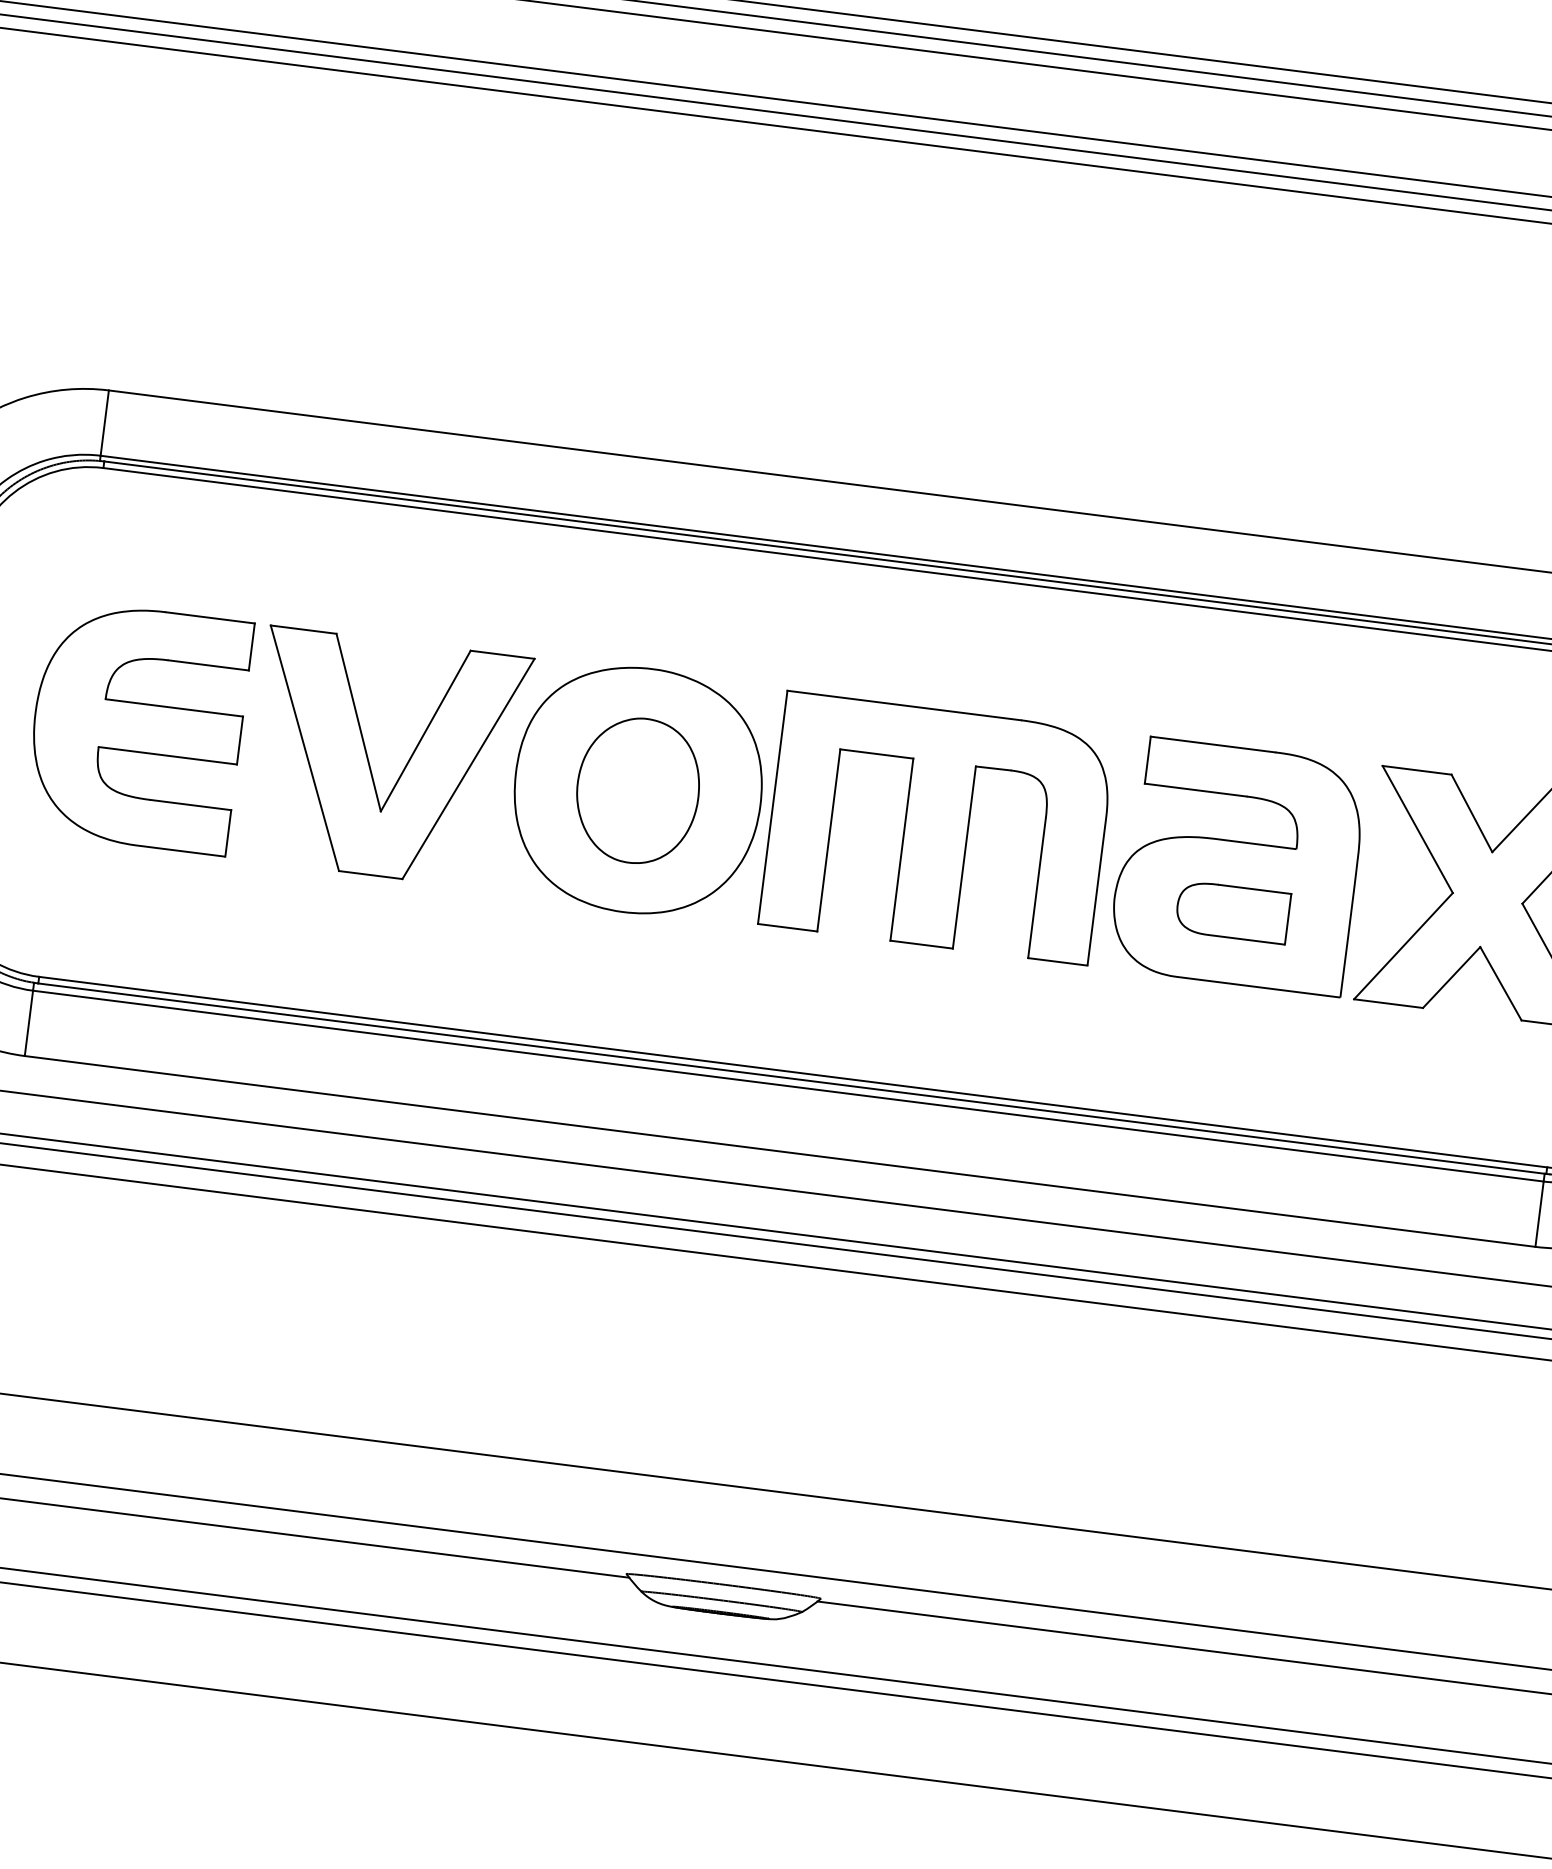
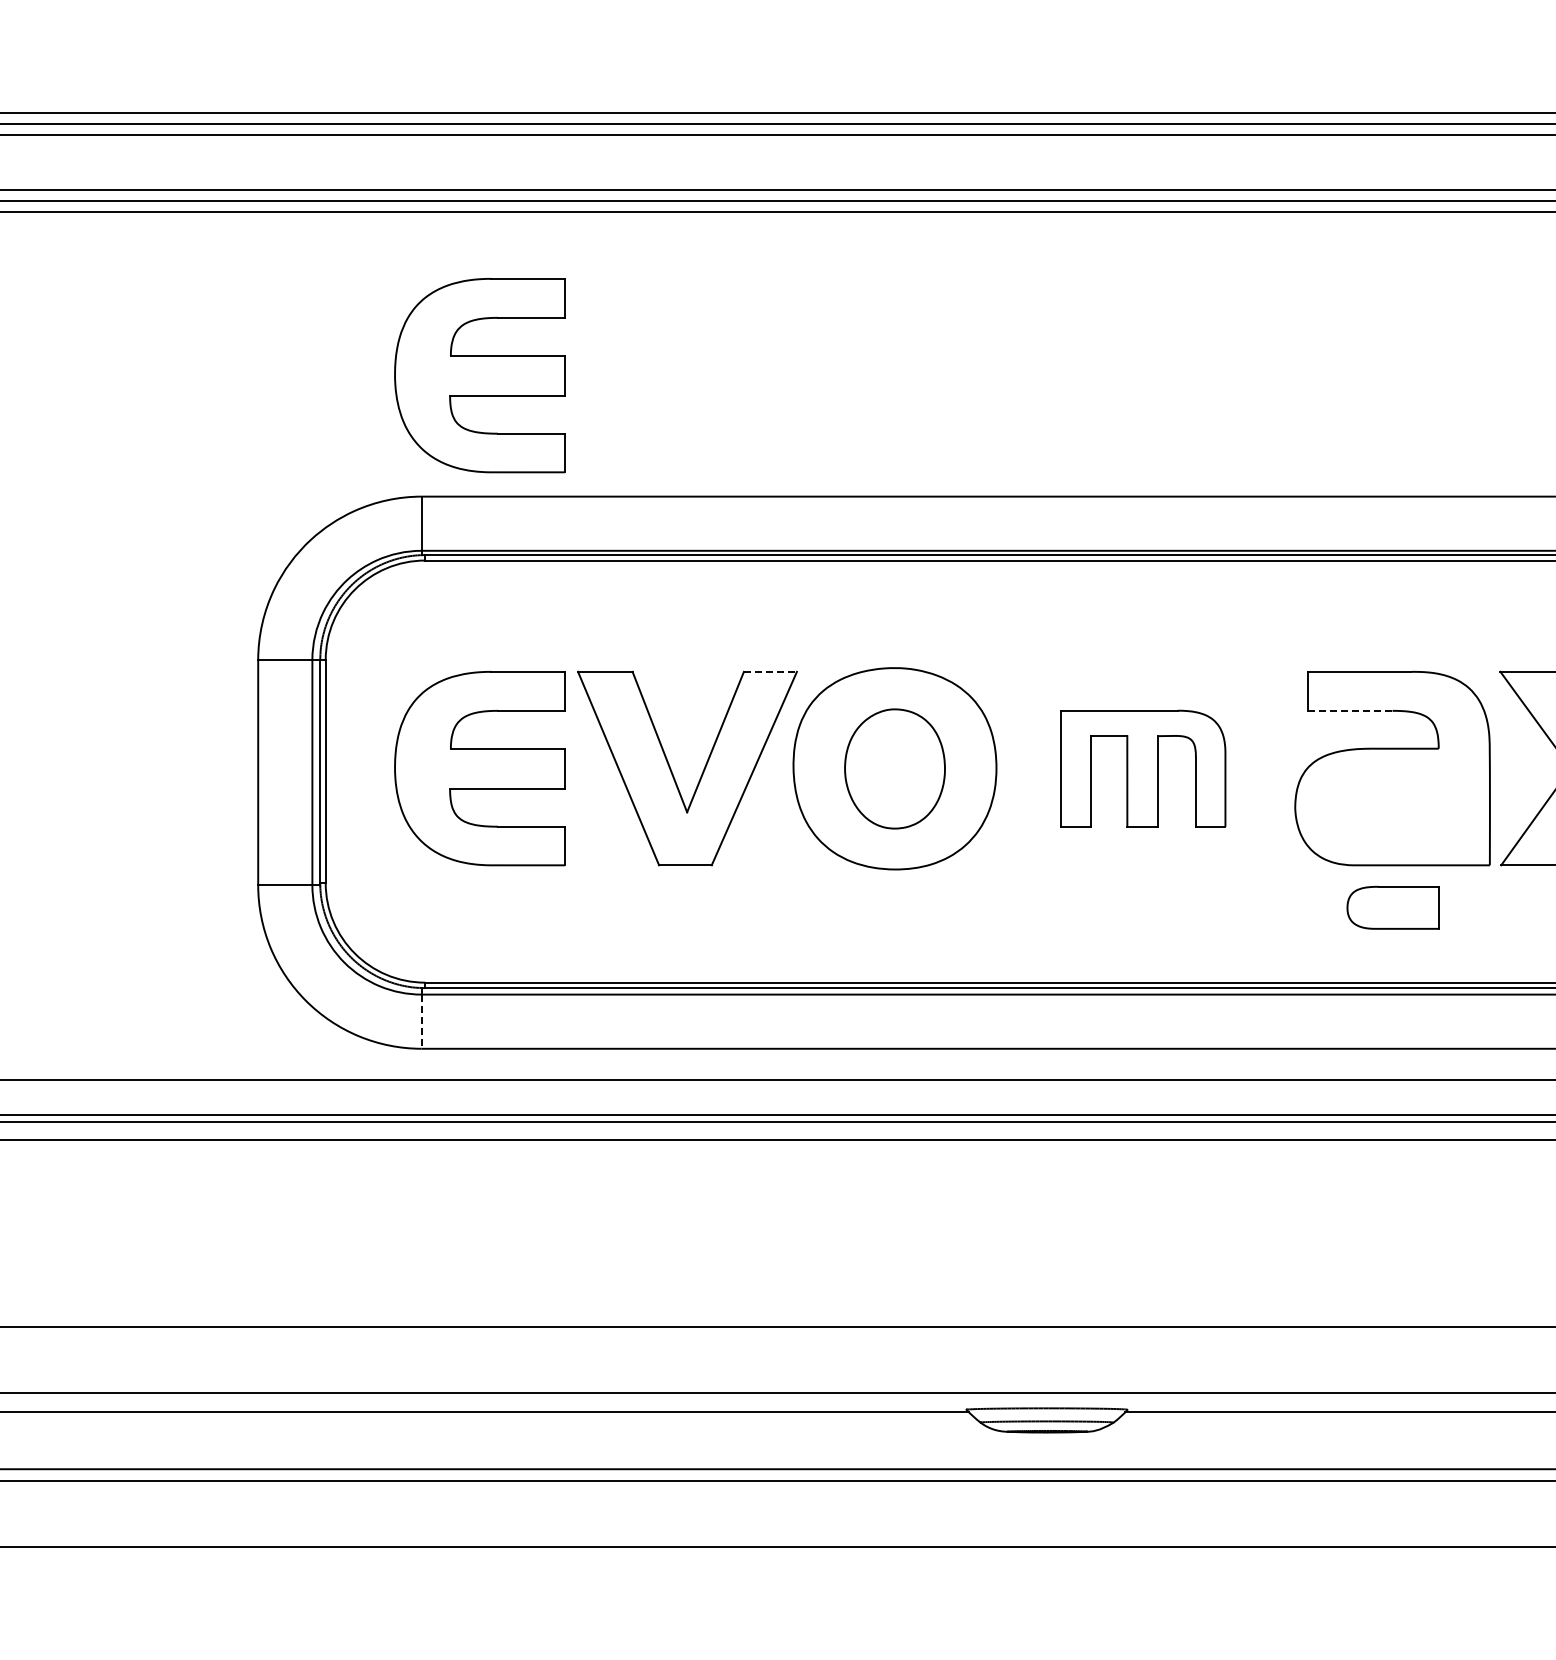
part: (197, 253) -> (479, 375), added
line: (502, 654) -> (770, 671), solid -> dashed
line: (1195, 789) -> (1350, 710), solid -> dashed
part: (937, 828) -> (1143, 768), size x0.6
part: (1231, 911) -> (1392, 907), moved
line: (28, 1024) -> (421, 1022), solid -> dashed

